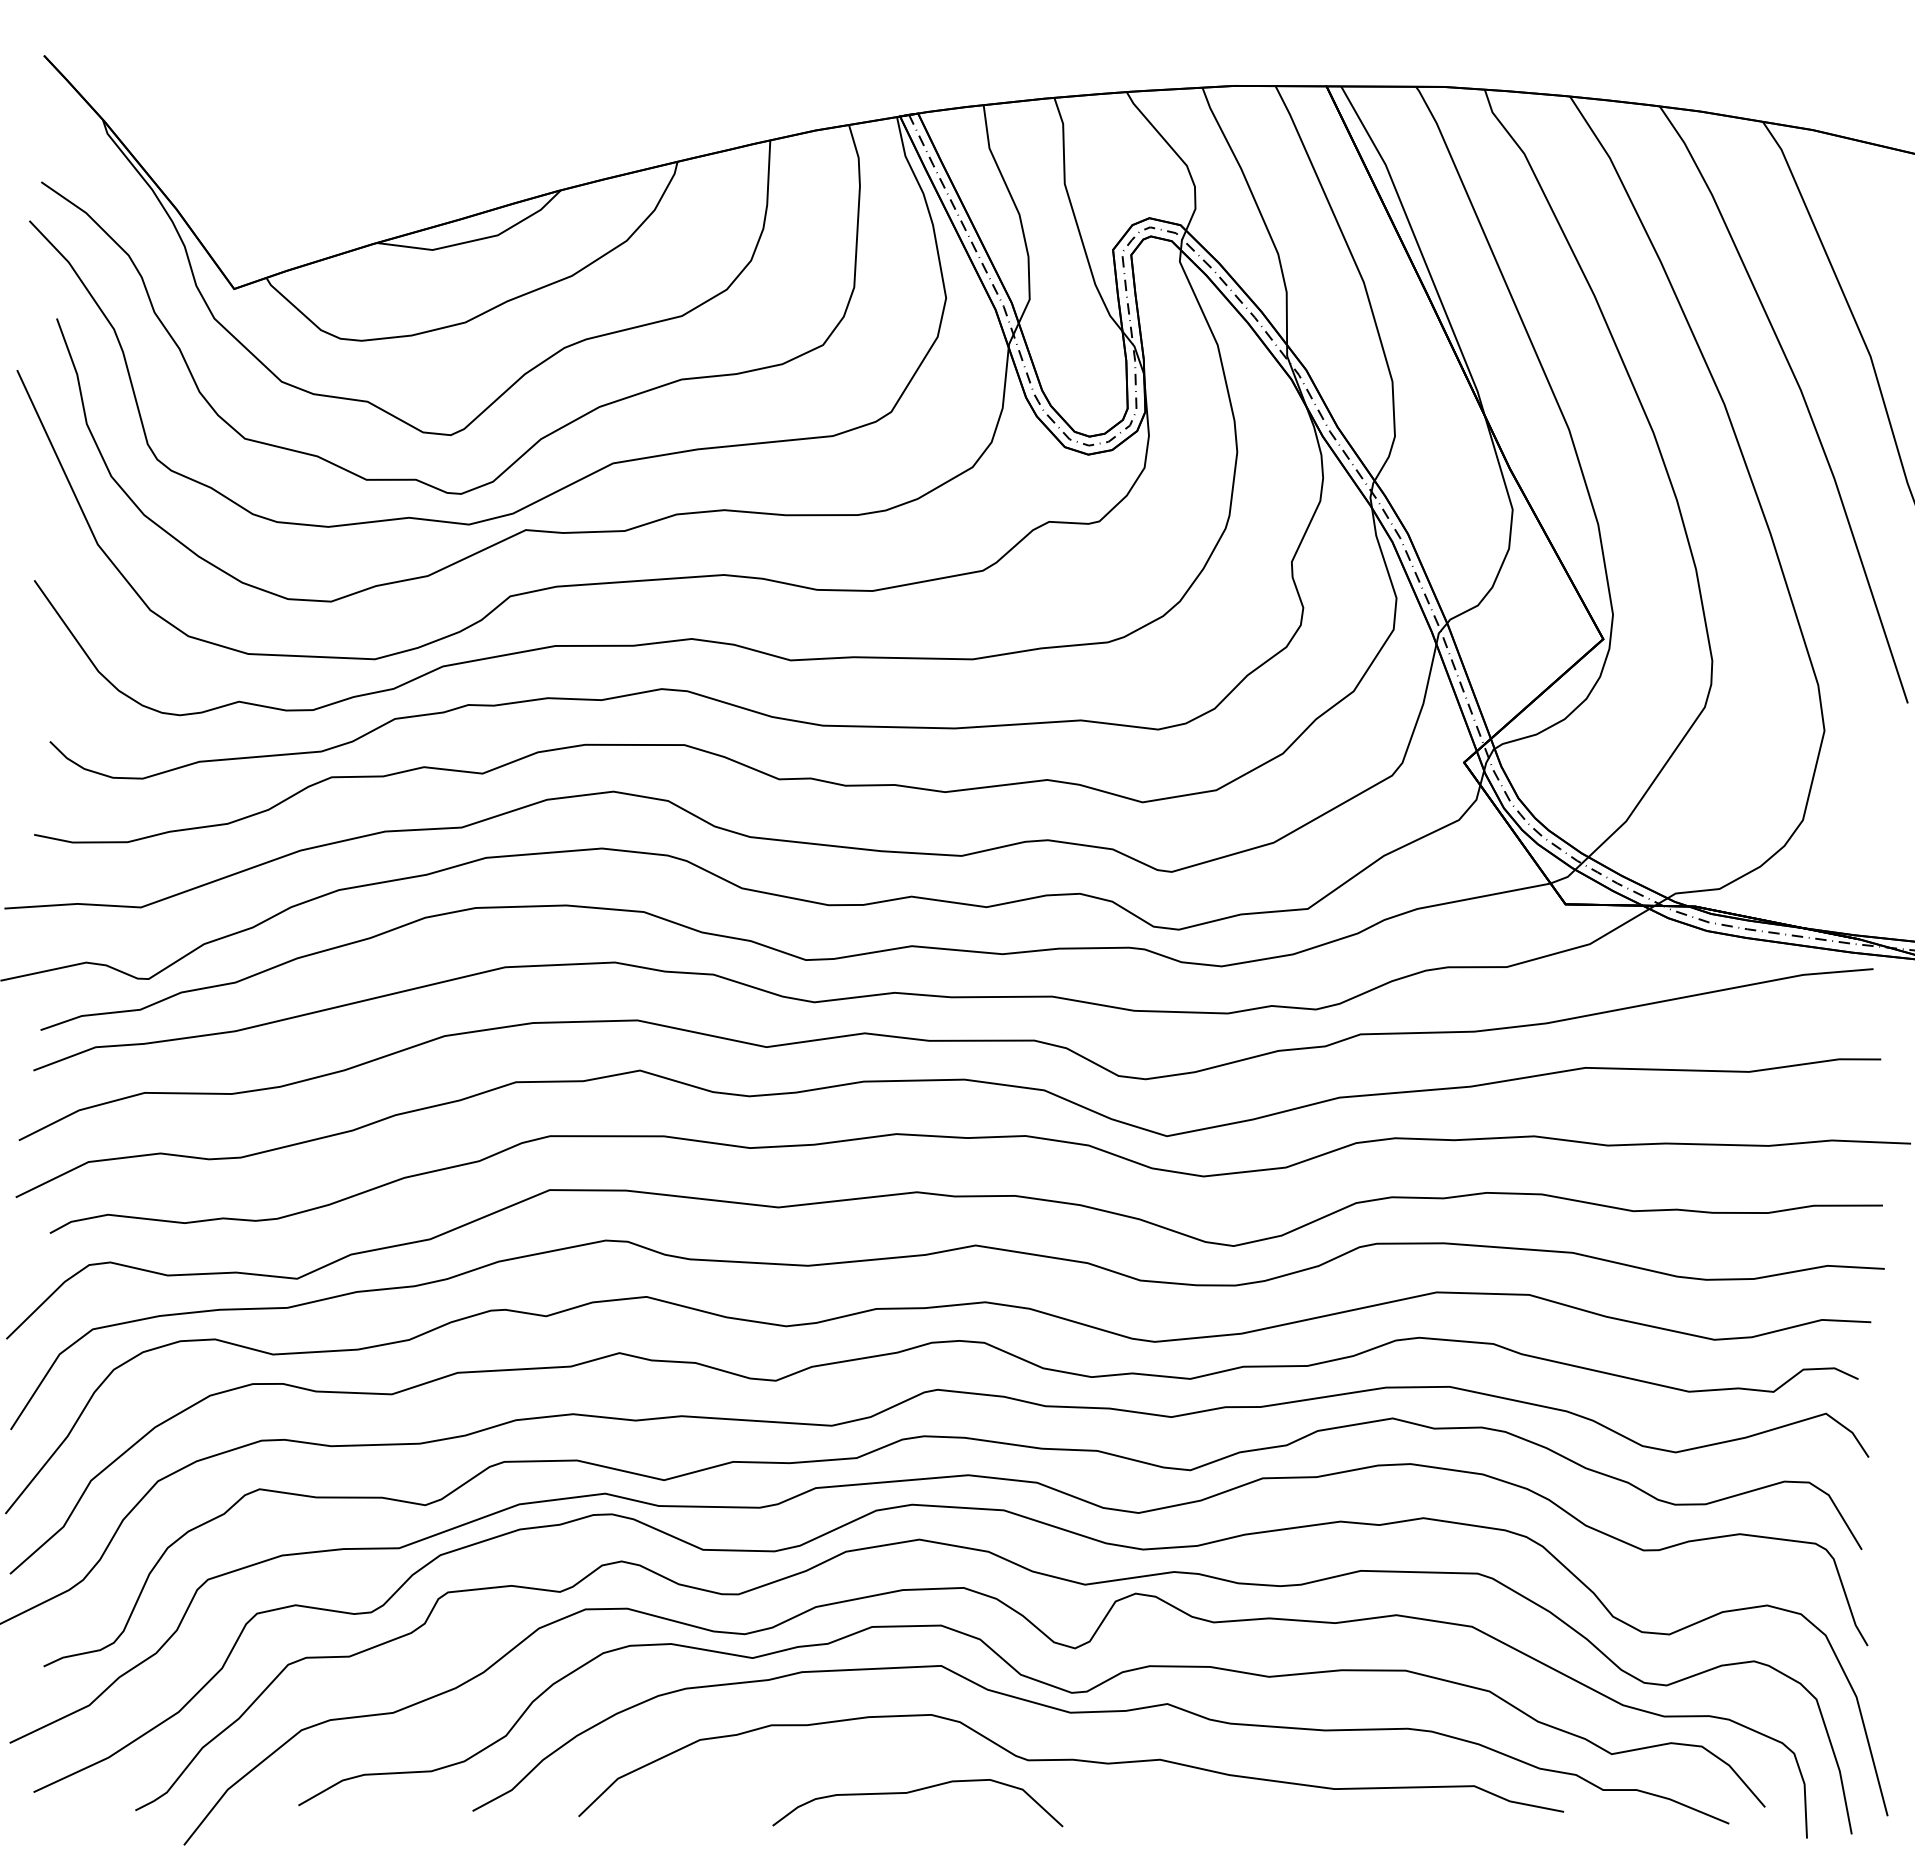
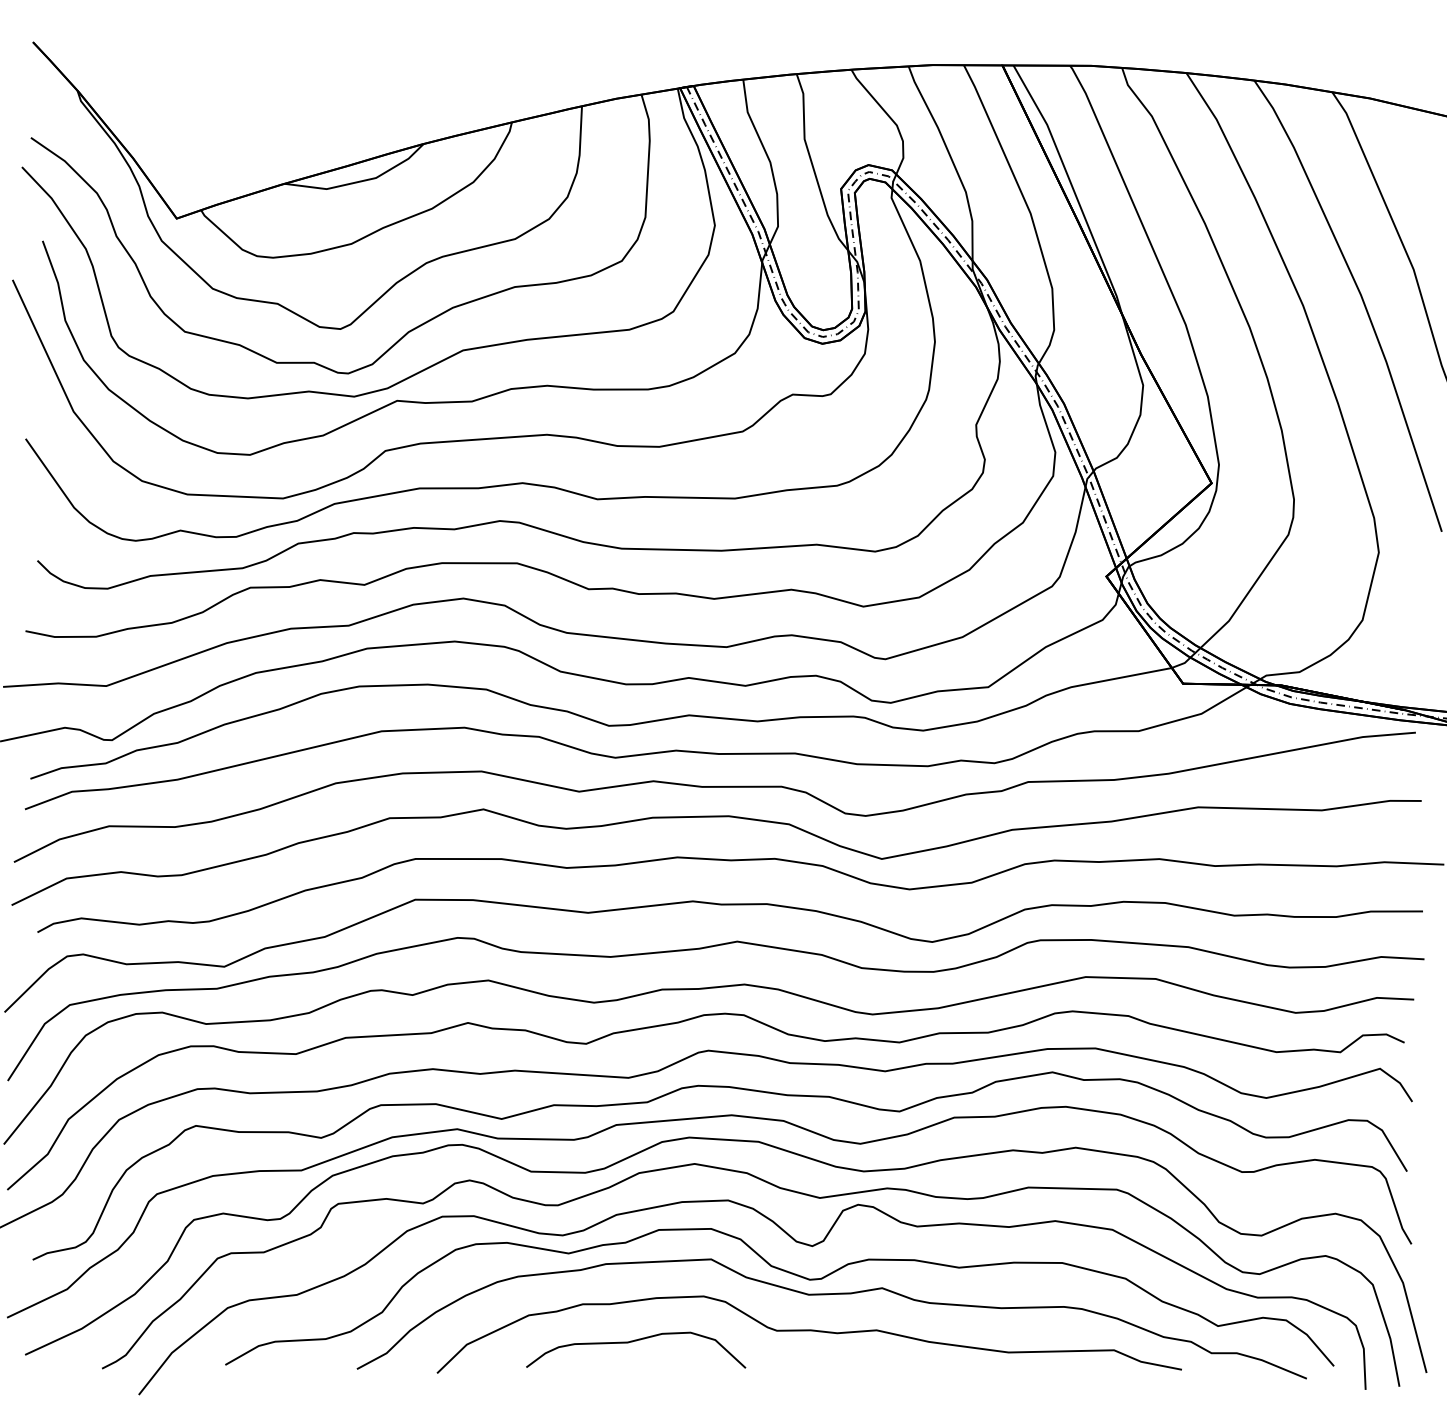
curve: (913, 1792) -> (632, 1342), moved

